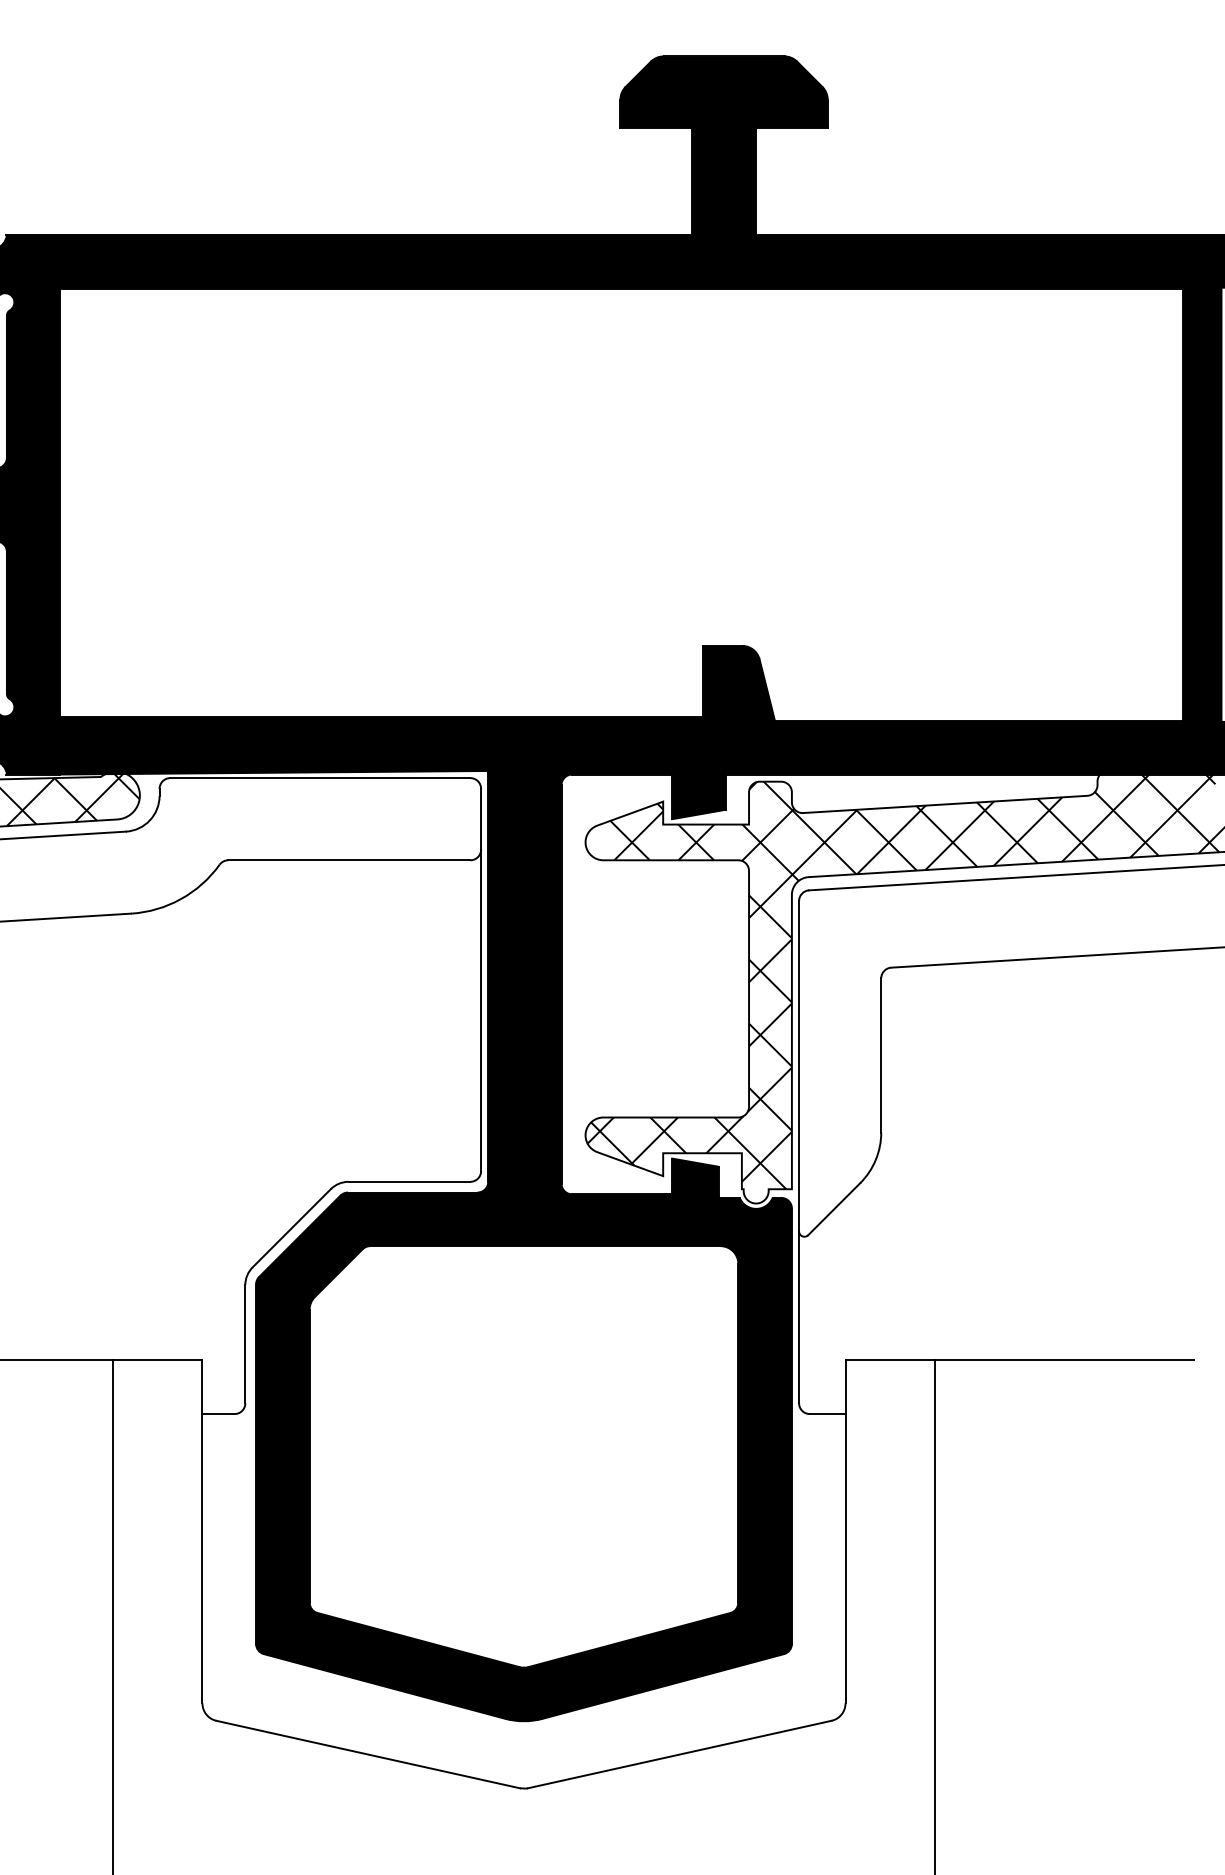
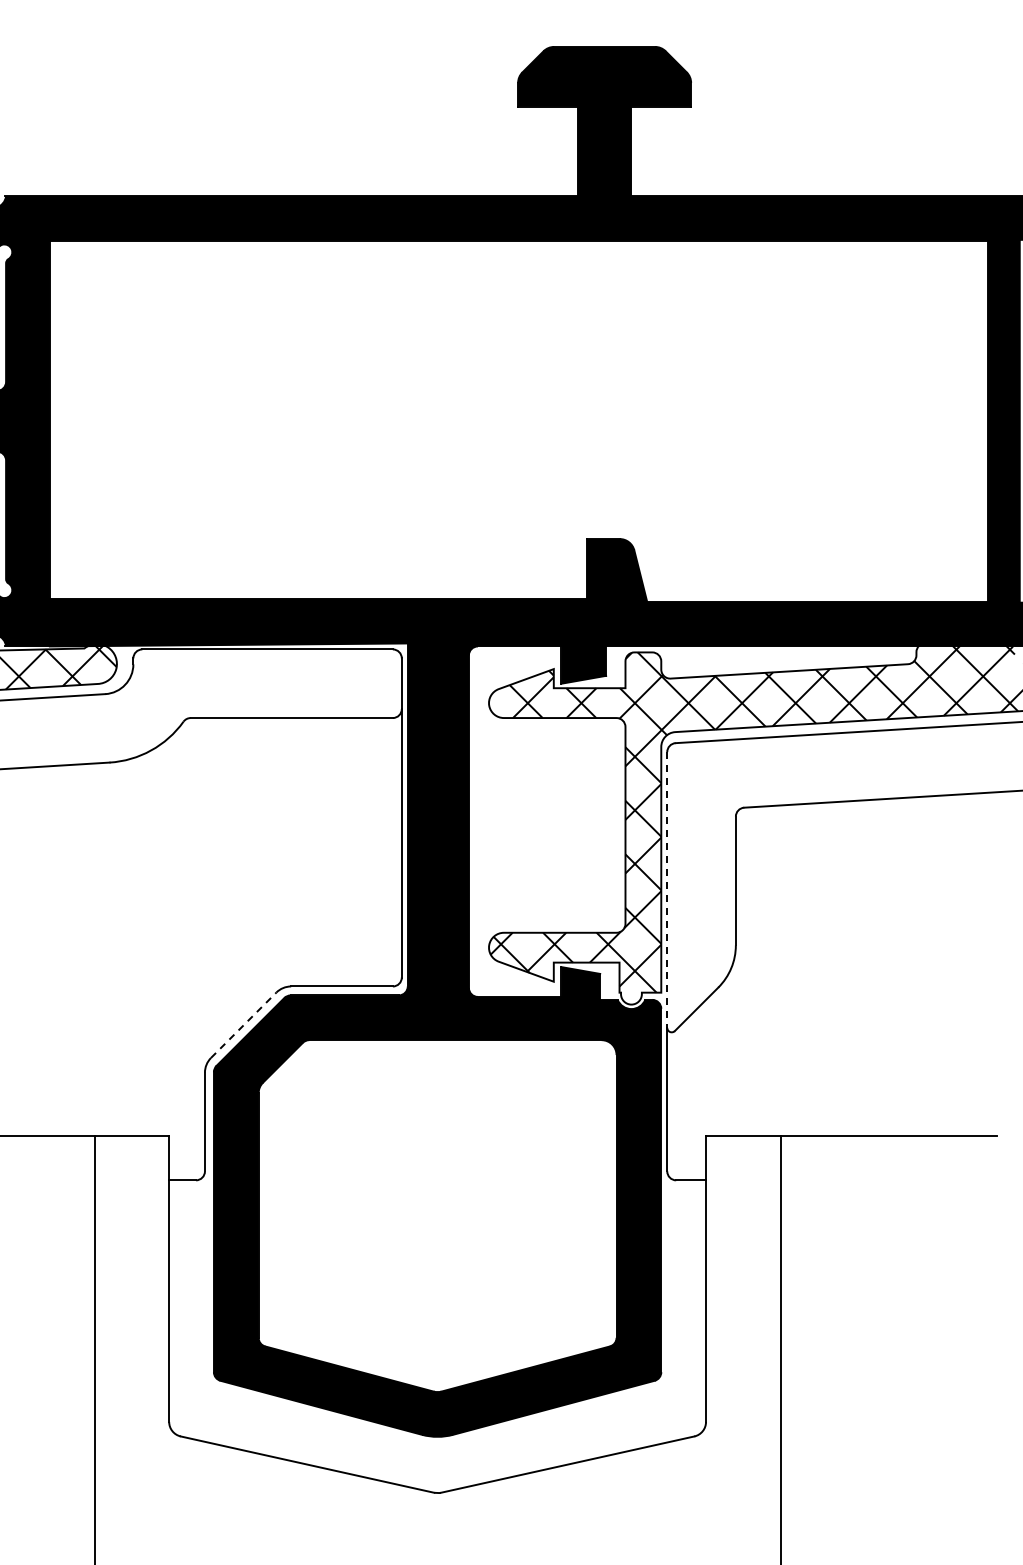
line: (799, 1065) -> (667, 889), solid -> dashed
line: (292, 1227) -> (244, 1024), solid -> dashed

